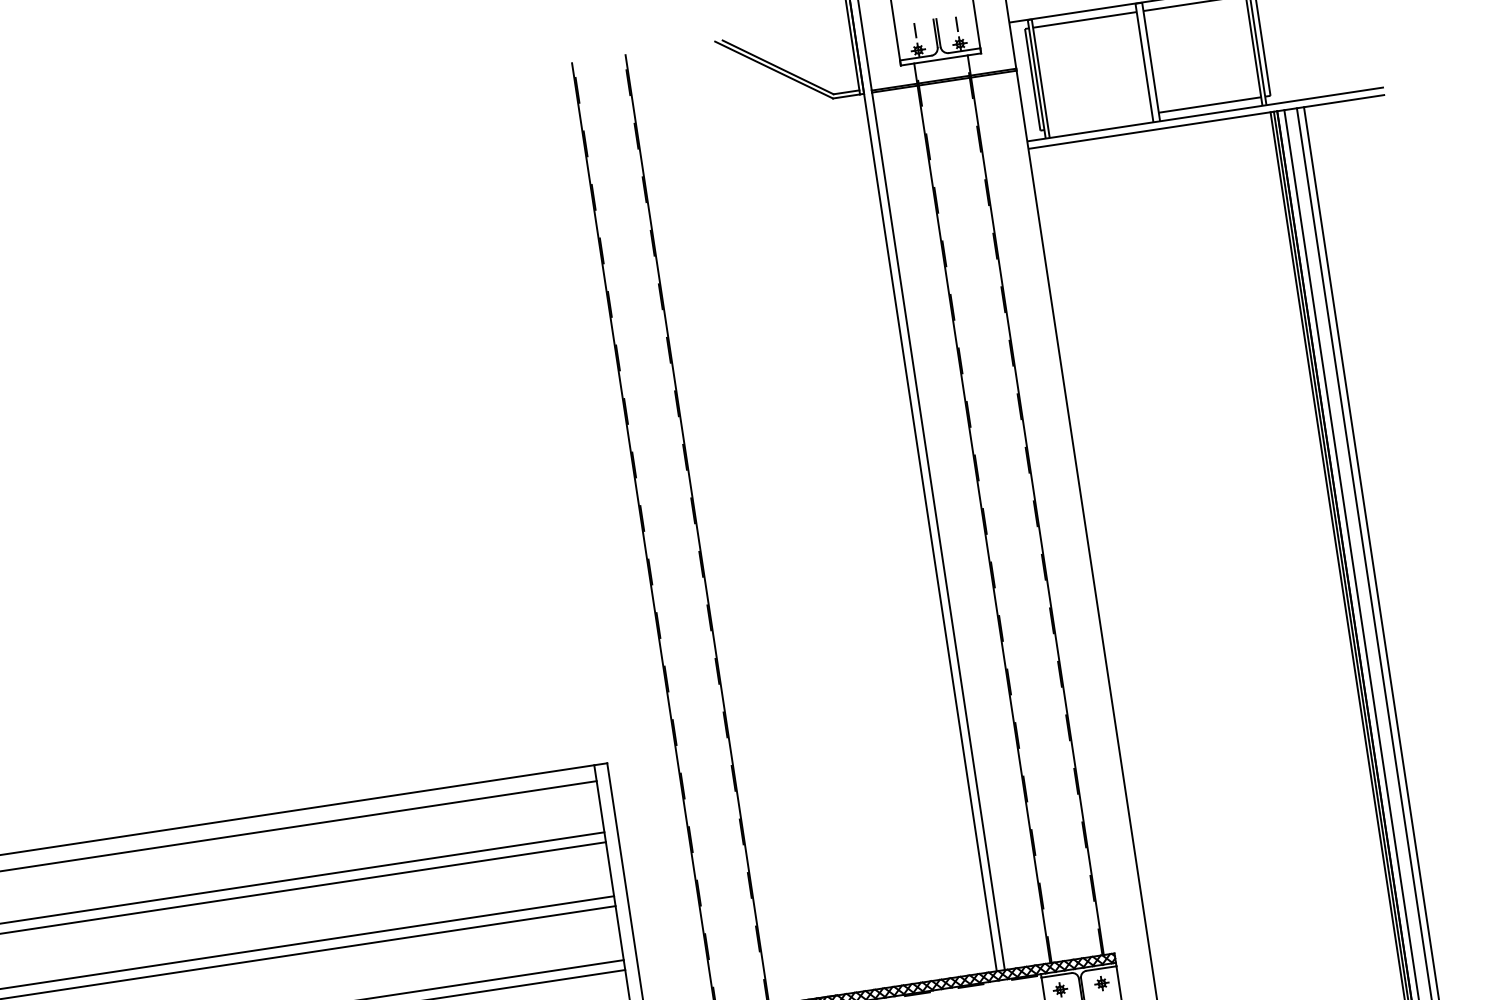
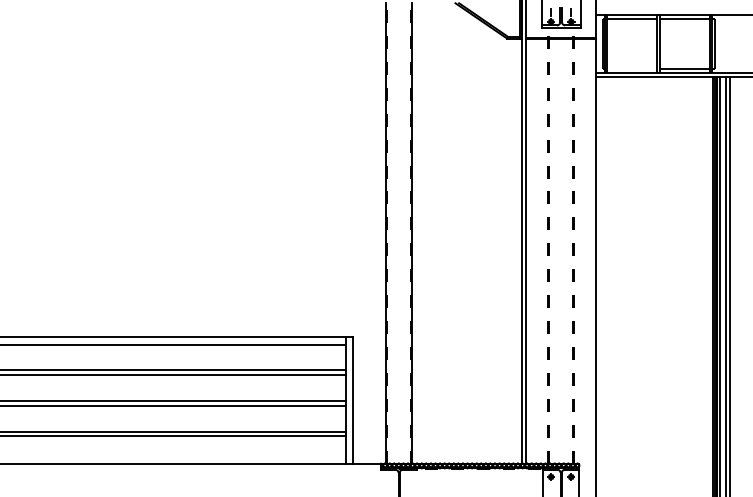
line: (1036, 504) -> (574, 245), solid -> dashed
line: (982, 512) -> (548, 245), solid -> dashed

